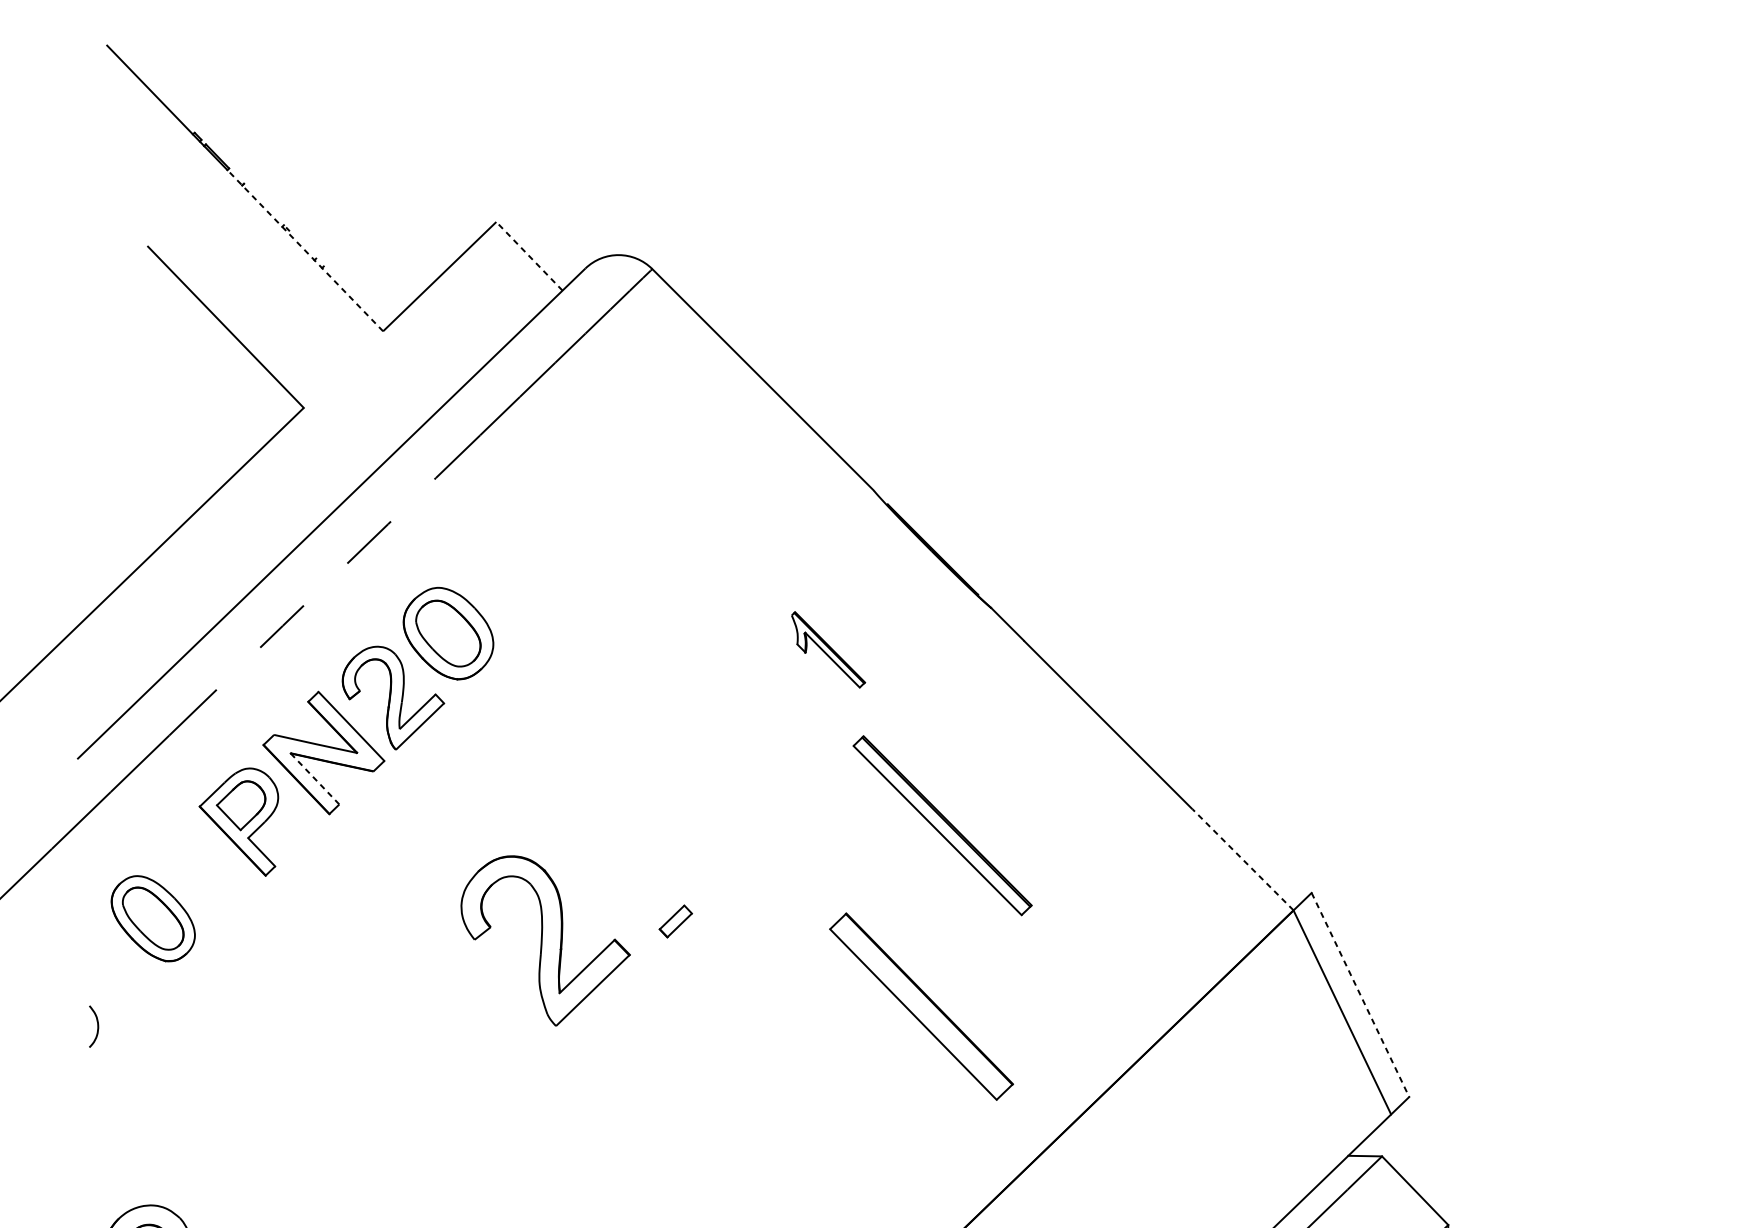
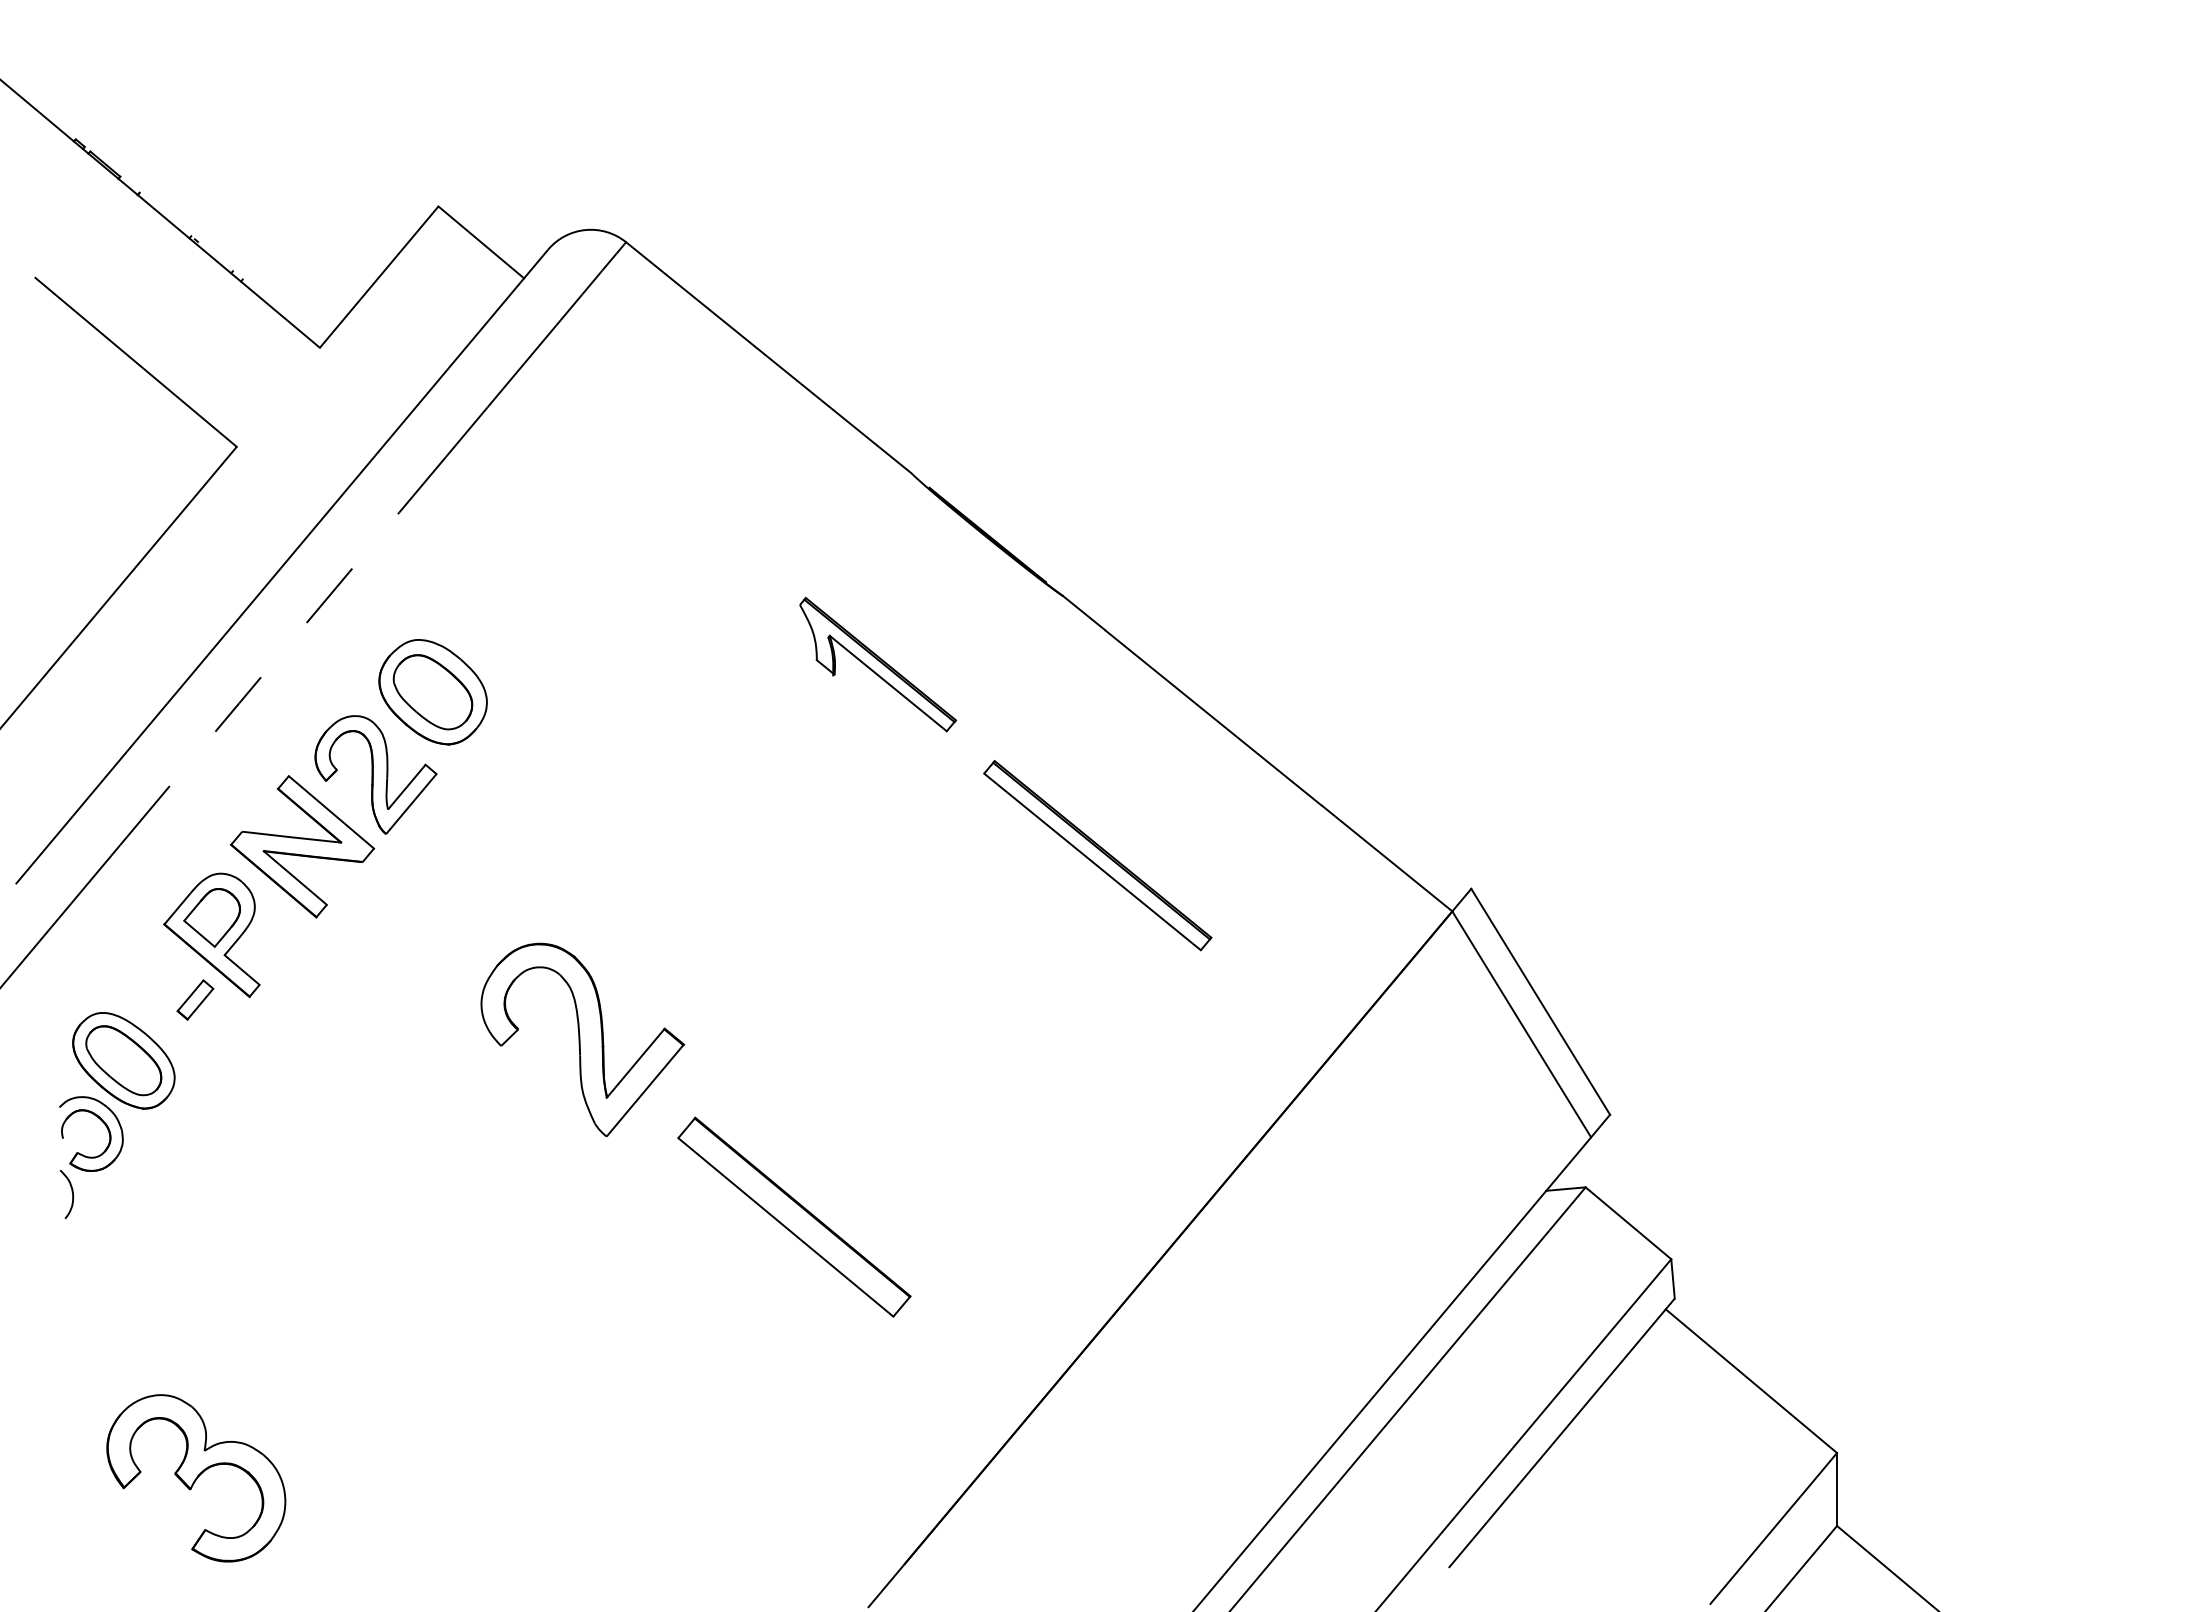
line: (304, 250) -> (218, 263), dashed -> solid
line: (529, 256) -> (481, 242), dashed -> solid
part: (827, 649) -> (877, 664), size x1.67
line: (315, 779) -> (295, 878), dashed -> solid
part: (942, 825) -> (1097, 855), moved
line: (1243, 859) -> (1387, 858), dashed -> solid
part: (675, 921) -> (195, 999), moved
part: (129, 969) -> (102, 1122), added
line: (1360, 994) -> (1540, 1001), dashed -> solid
part: (921, 1006) -> (794, 1216), moved

